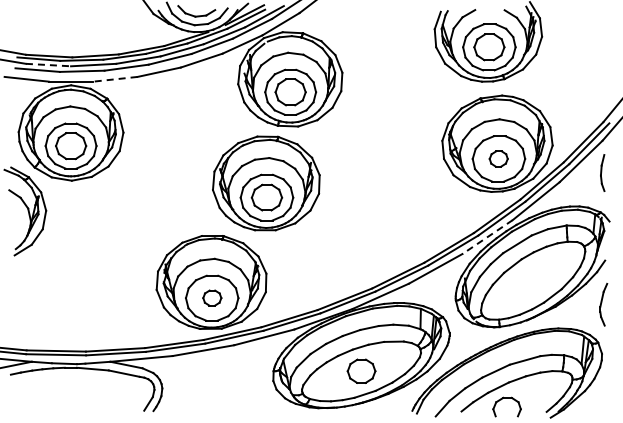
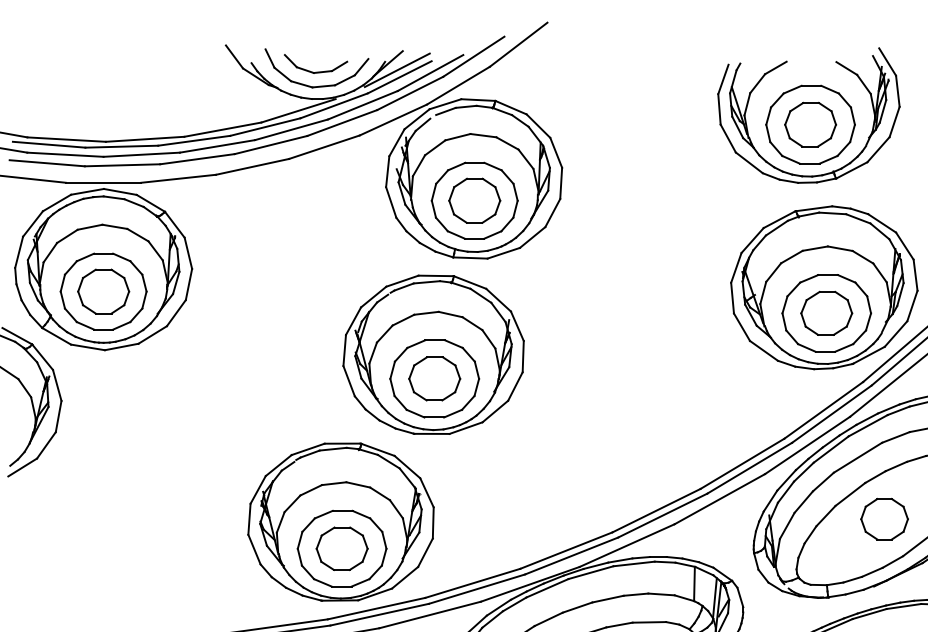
line: (48, 65) -> (65, 155), dashed -> solid
line: (114, 79) -> (177, 179), dashed -> solid
part: (498, 158) -> (826, 312), size x1.67
line: (487, 237) -> (807, 446), dashed -> solid
part: (532, 280) -> (883, 518), added
part: (212, 297) -> (342, 547), size x1.67

